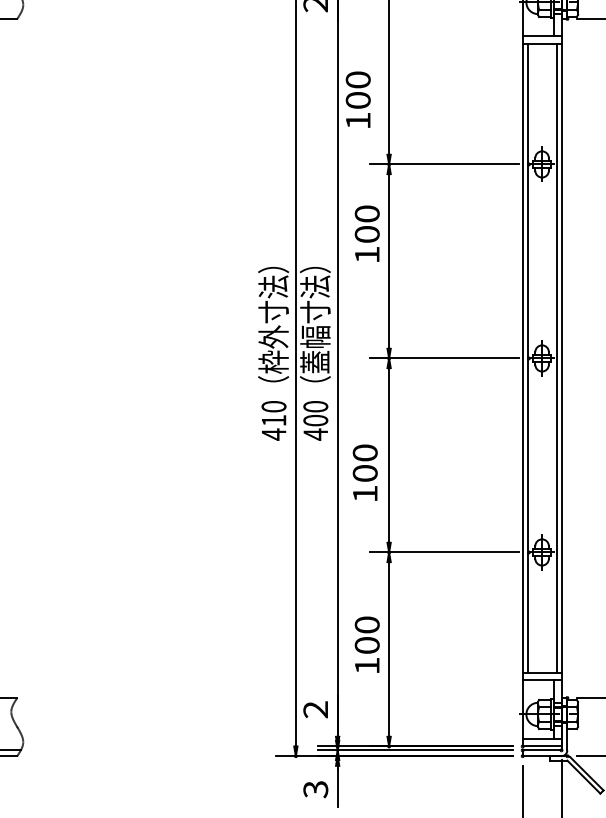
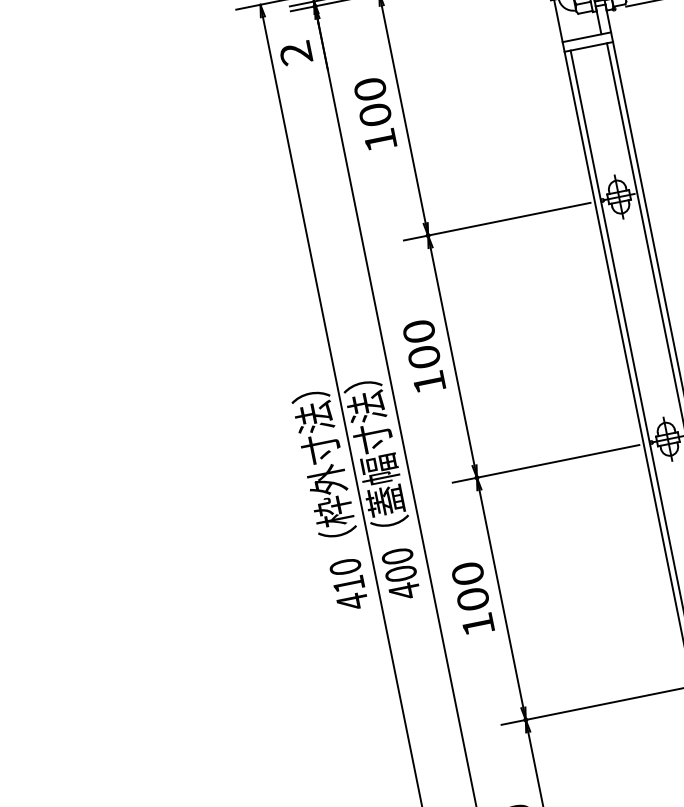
text: (357, 99) -> (374, 114), moved
text: (366, 233) -> (423, 356), moved
text: (364, 472) -> (471, 598), moved

